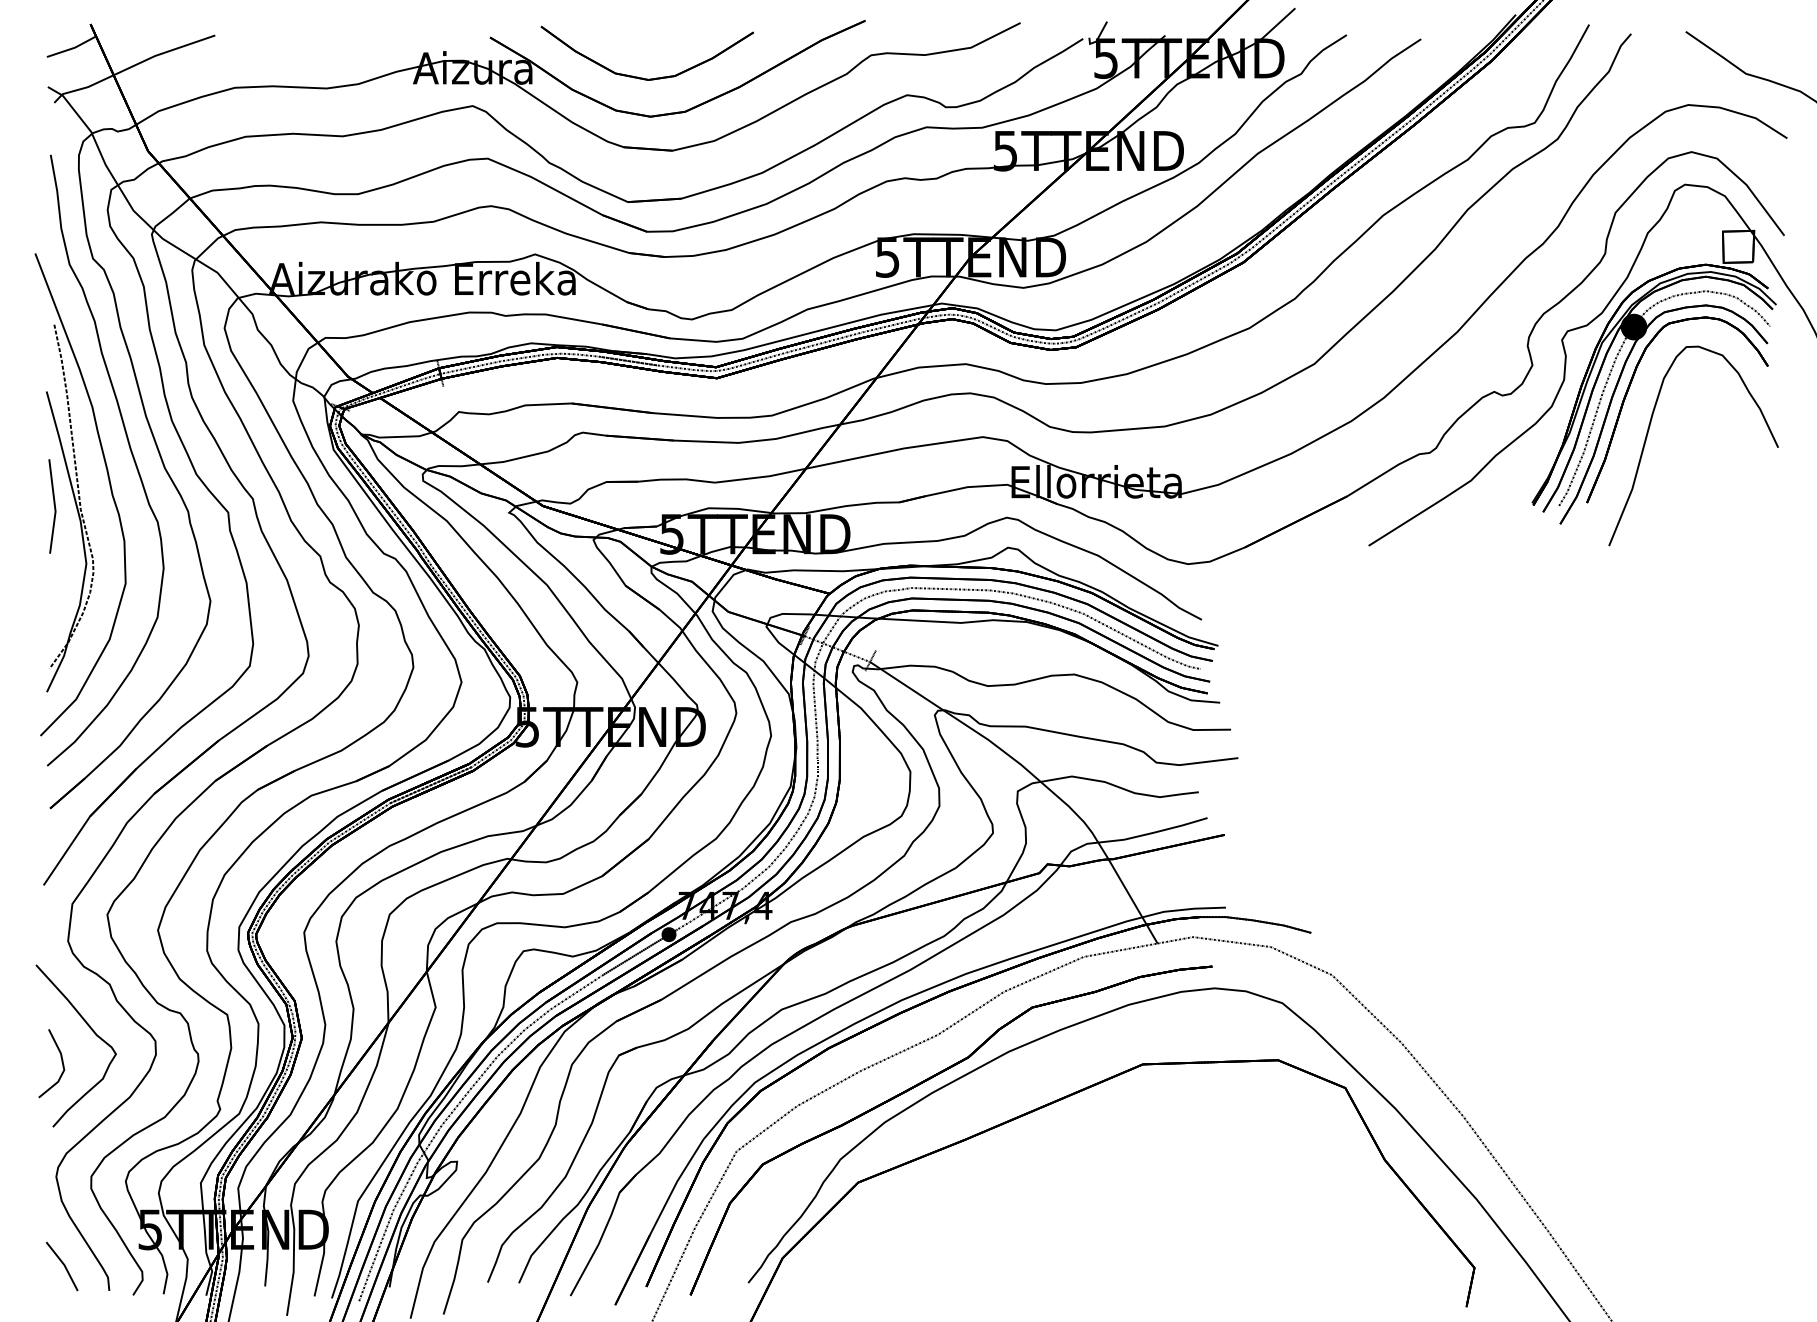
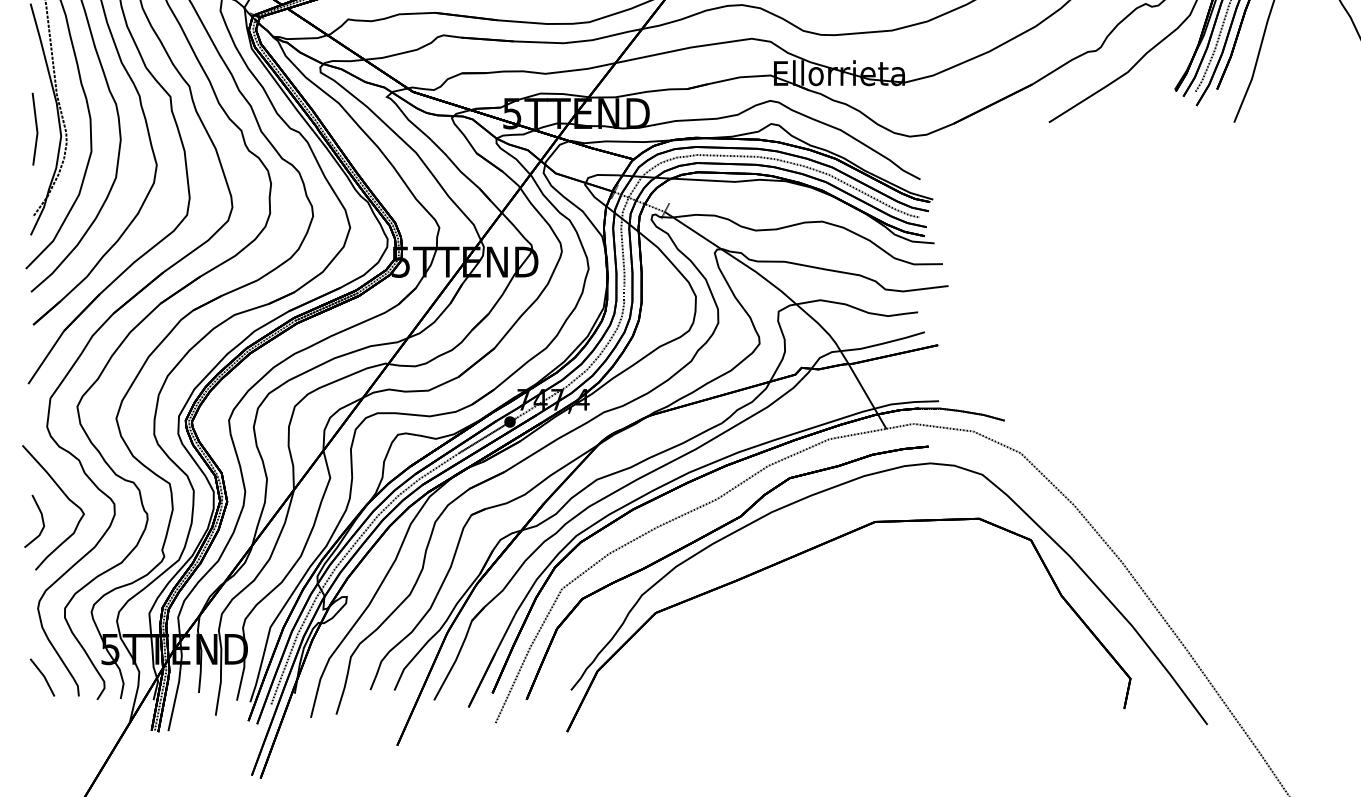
part: (52, 506) -> (35, 129), moved

